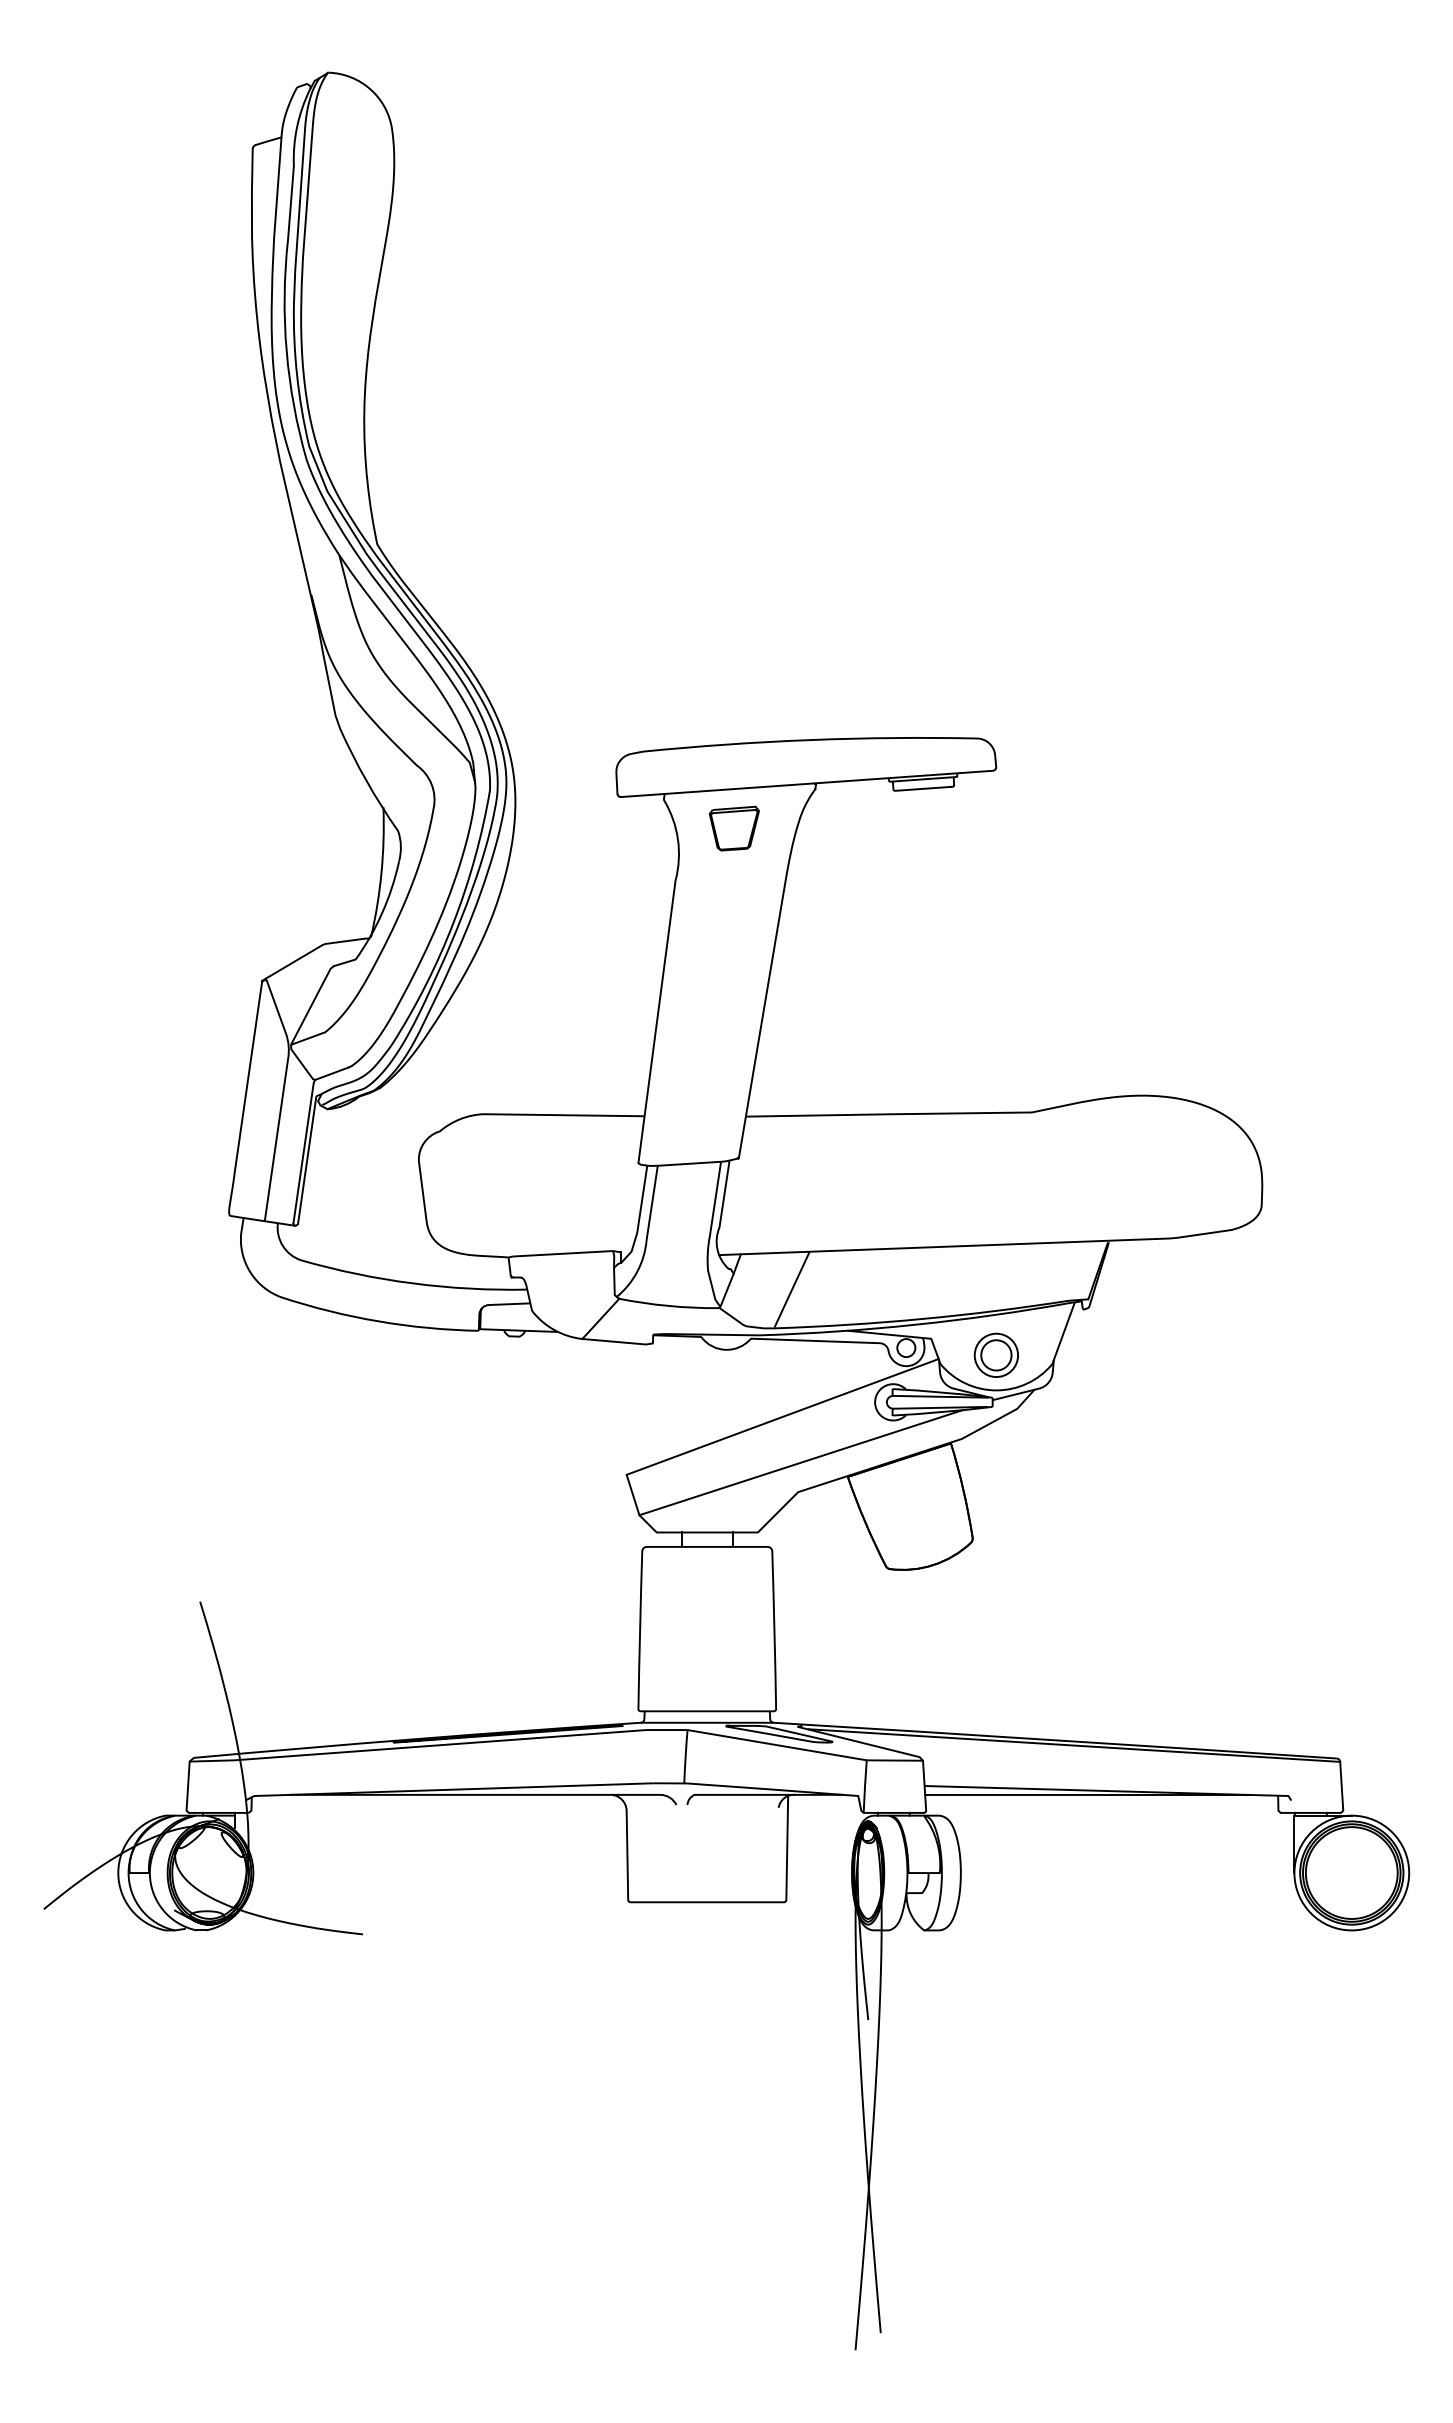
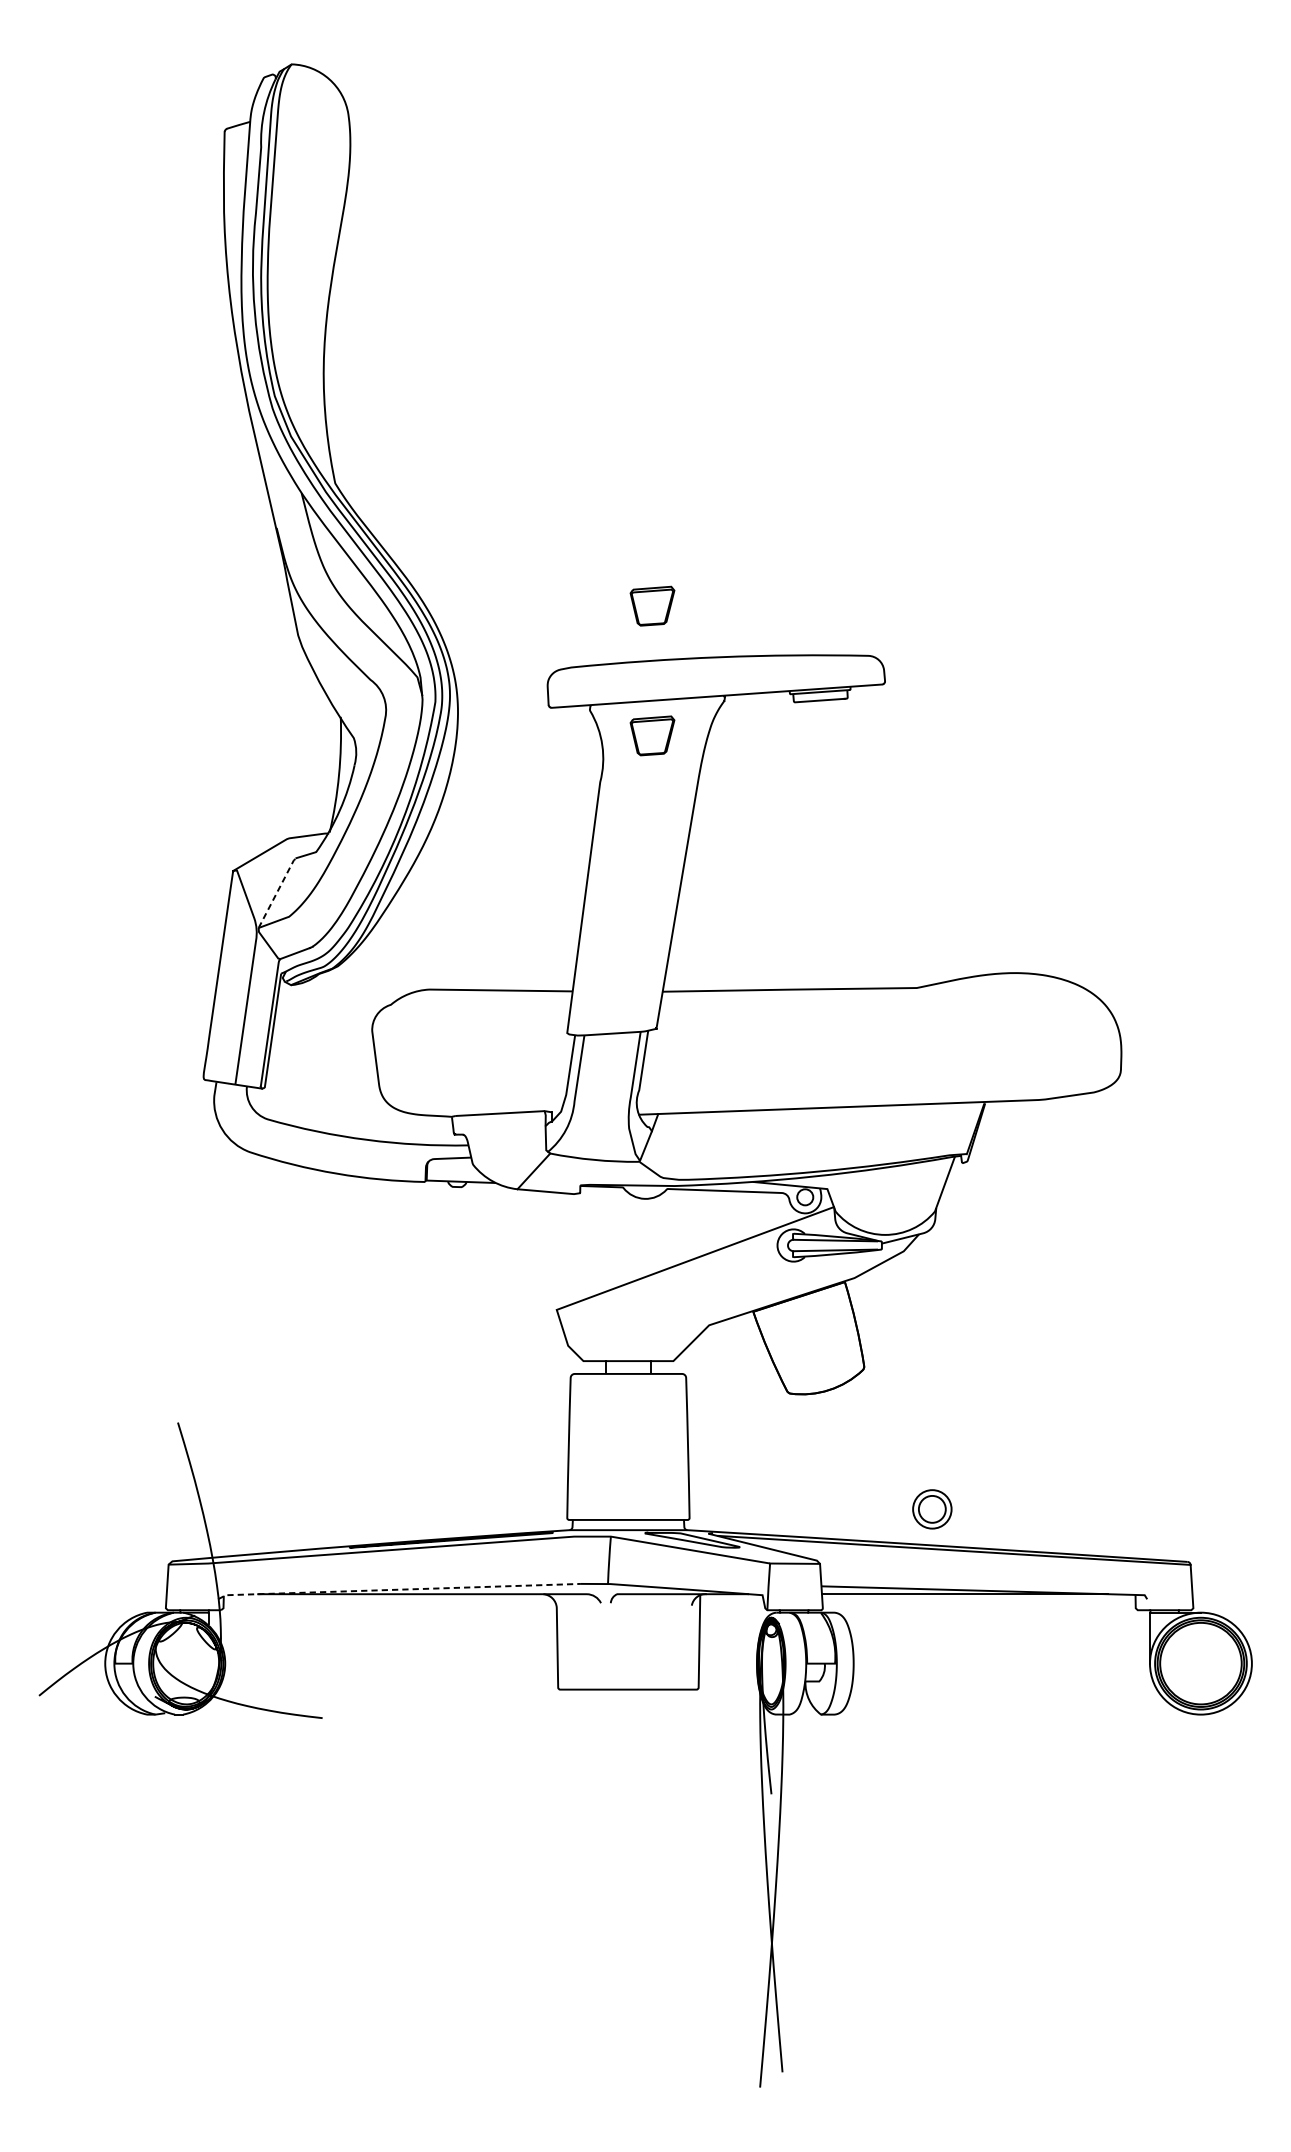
part: (733, 682) -> (651, 606), added
line: (312, 1003) -> (277, 891), solid -> dashed
line: (791, 1289) -> (703, 1145), removed
part: (995, 1354) -> (931, 1508), moved
line: (800, 1462) -> (711, 1298), removed
line: (448, 1789) -> (398, 1589), solid -> dashed

